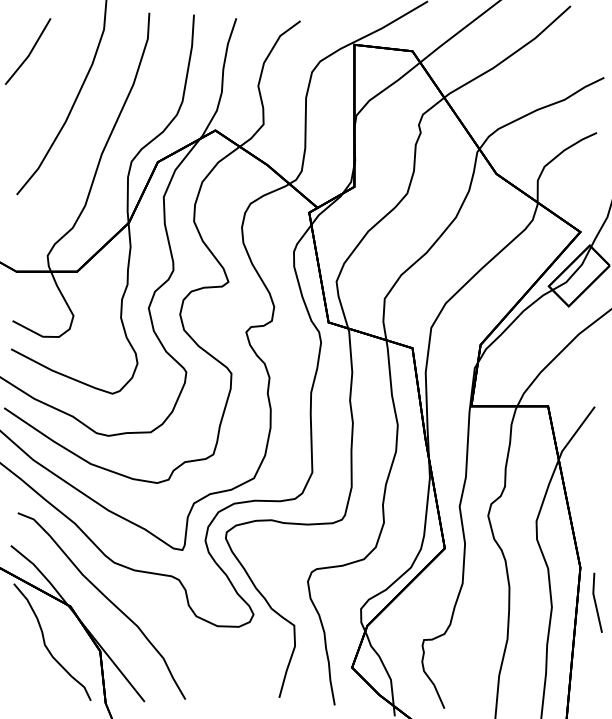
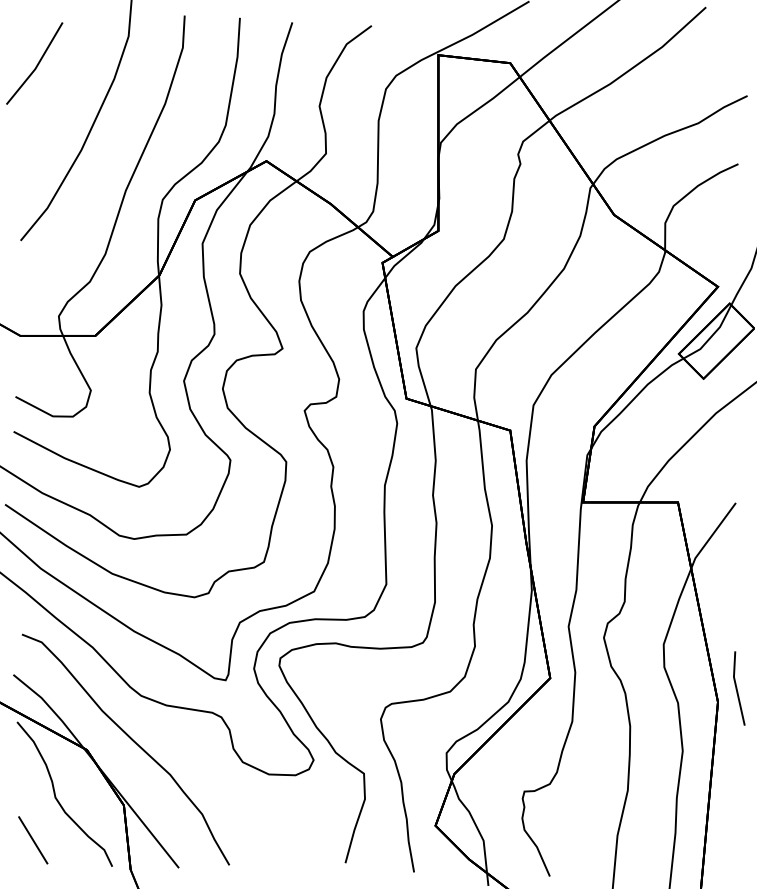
part: (597, 602) -> (739, 688), moved
line: (27, 679) -> (33, 840), added

